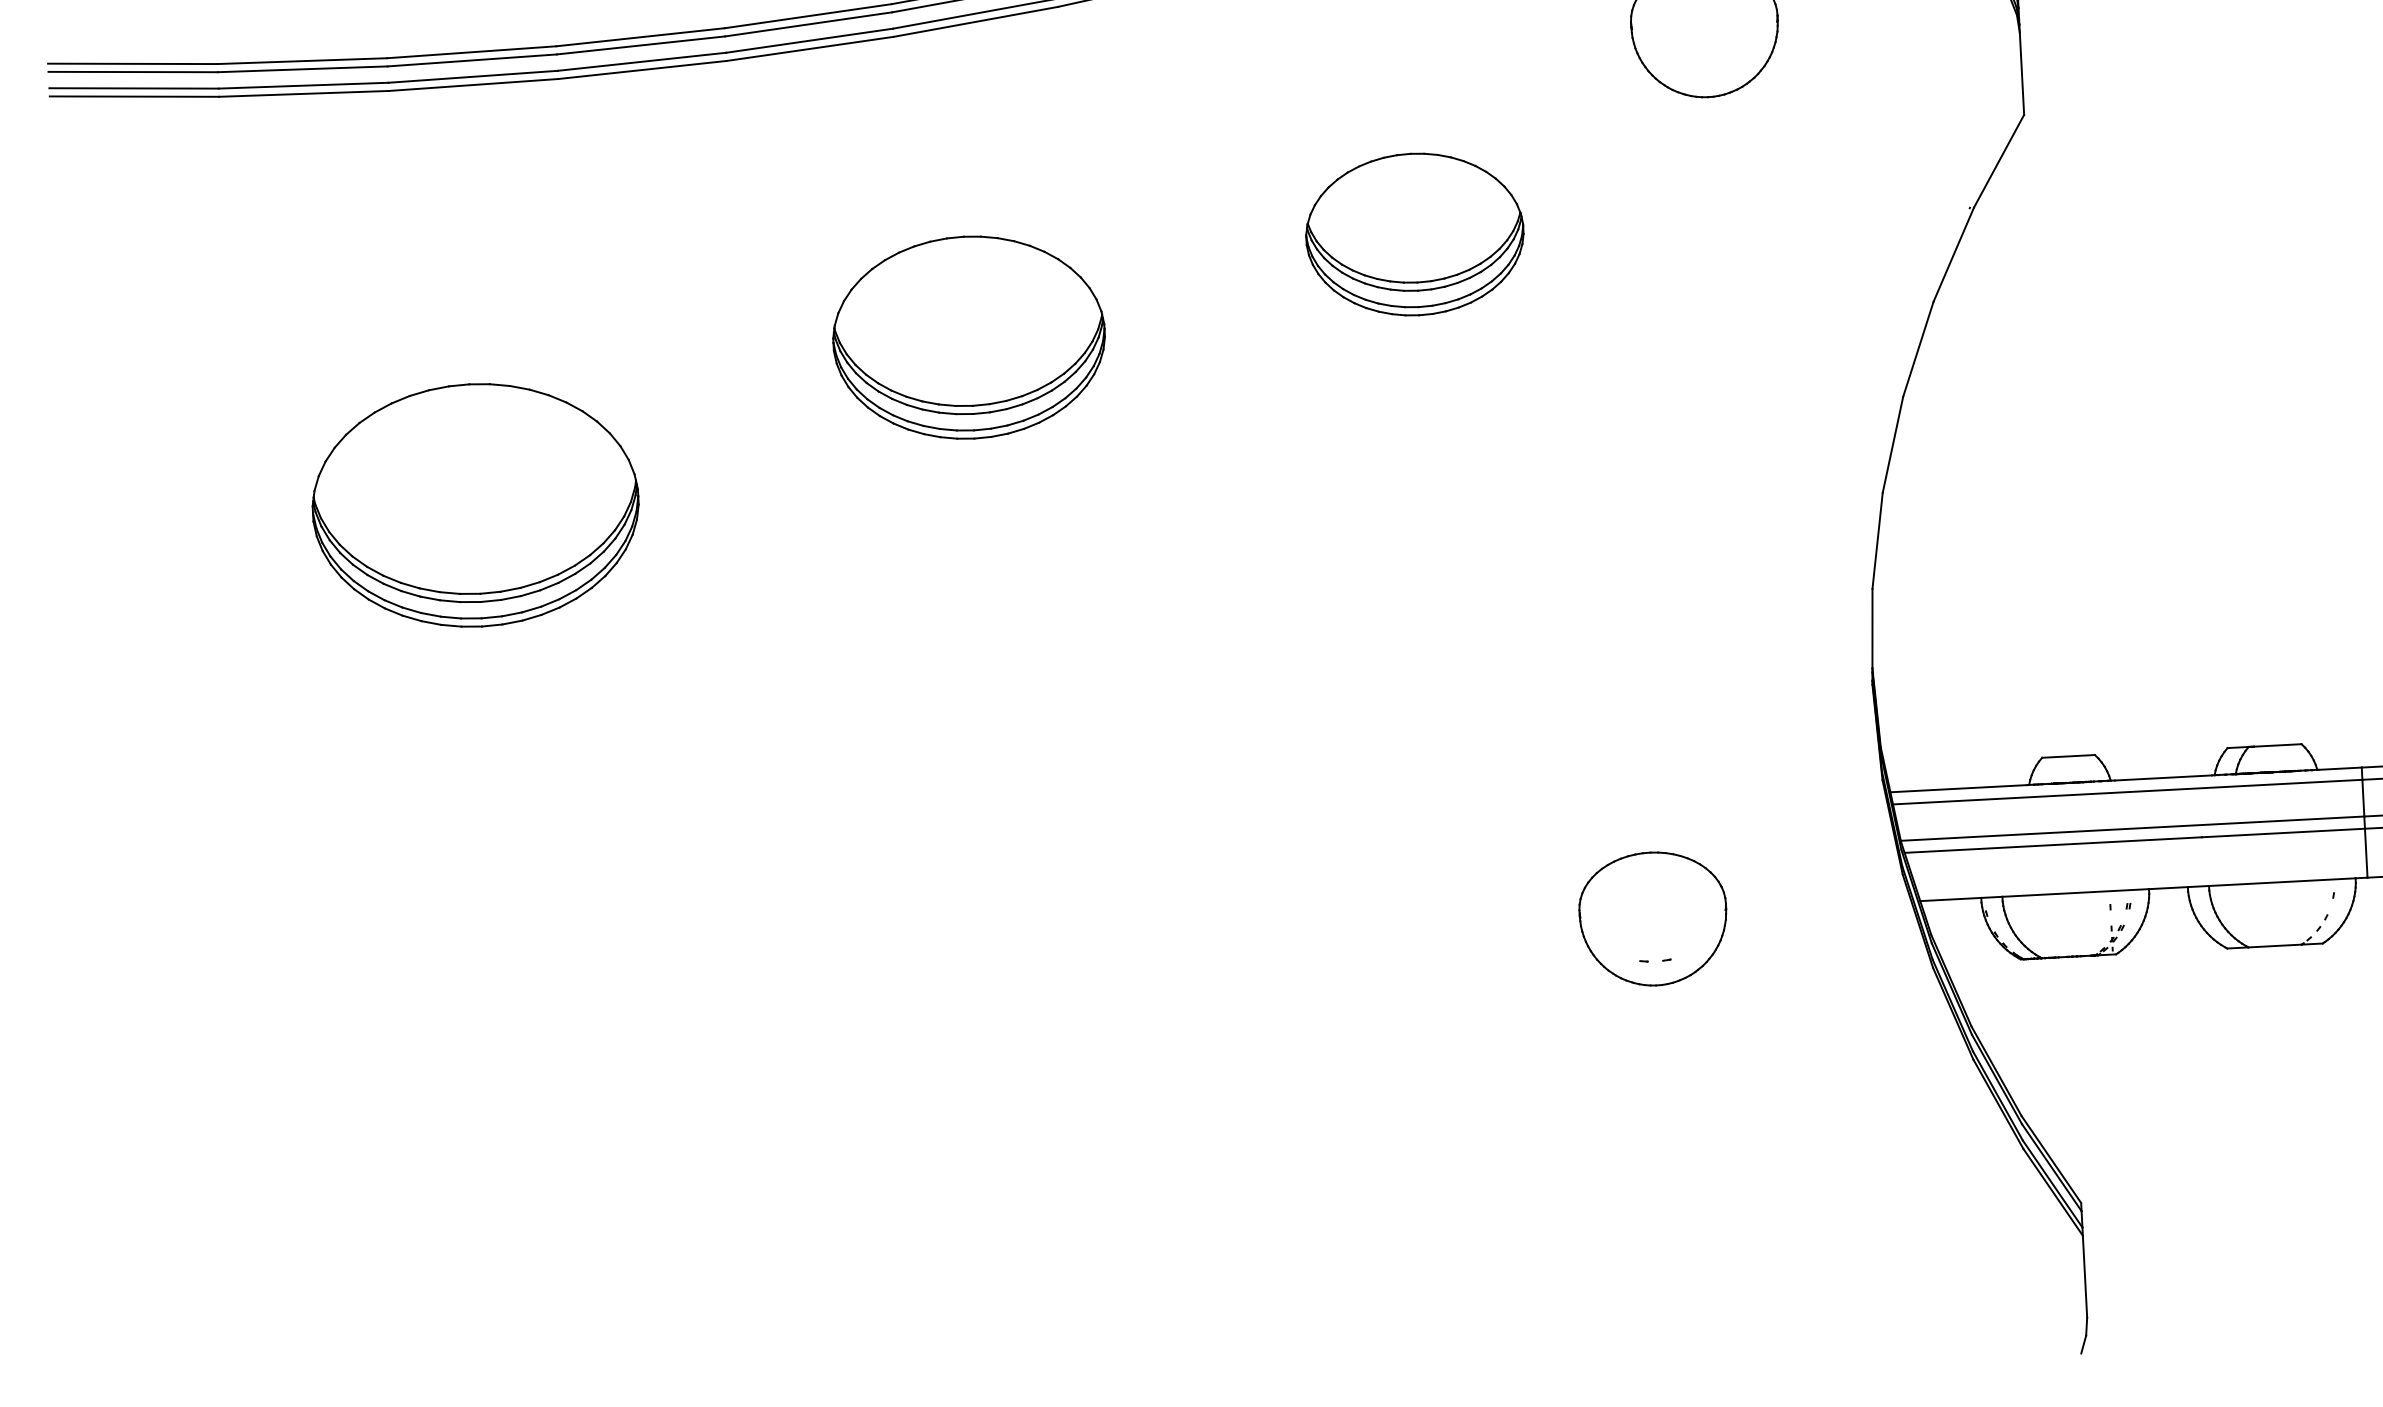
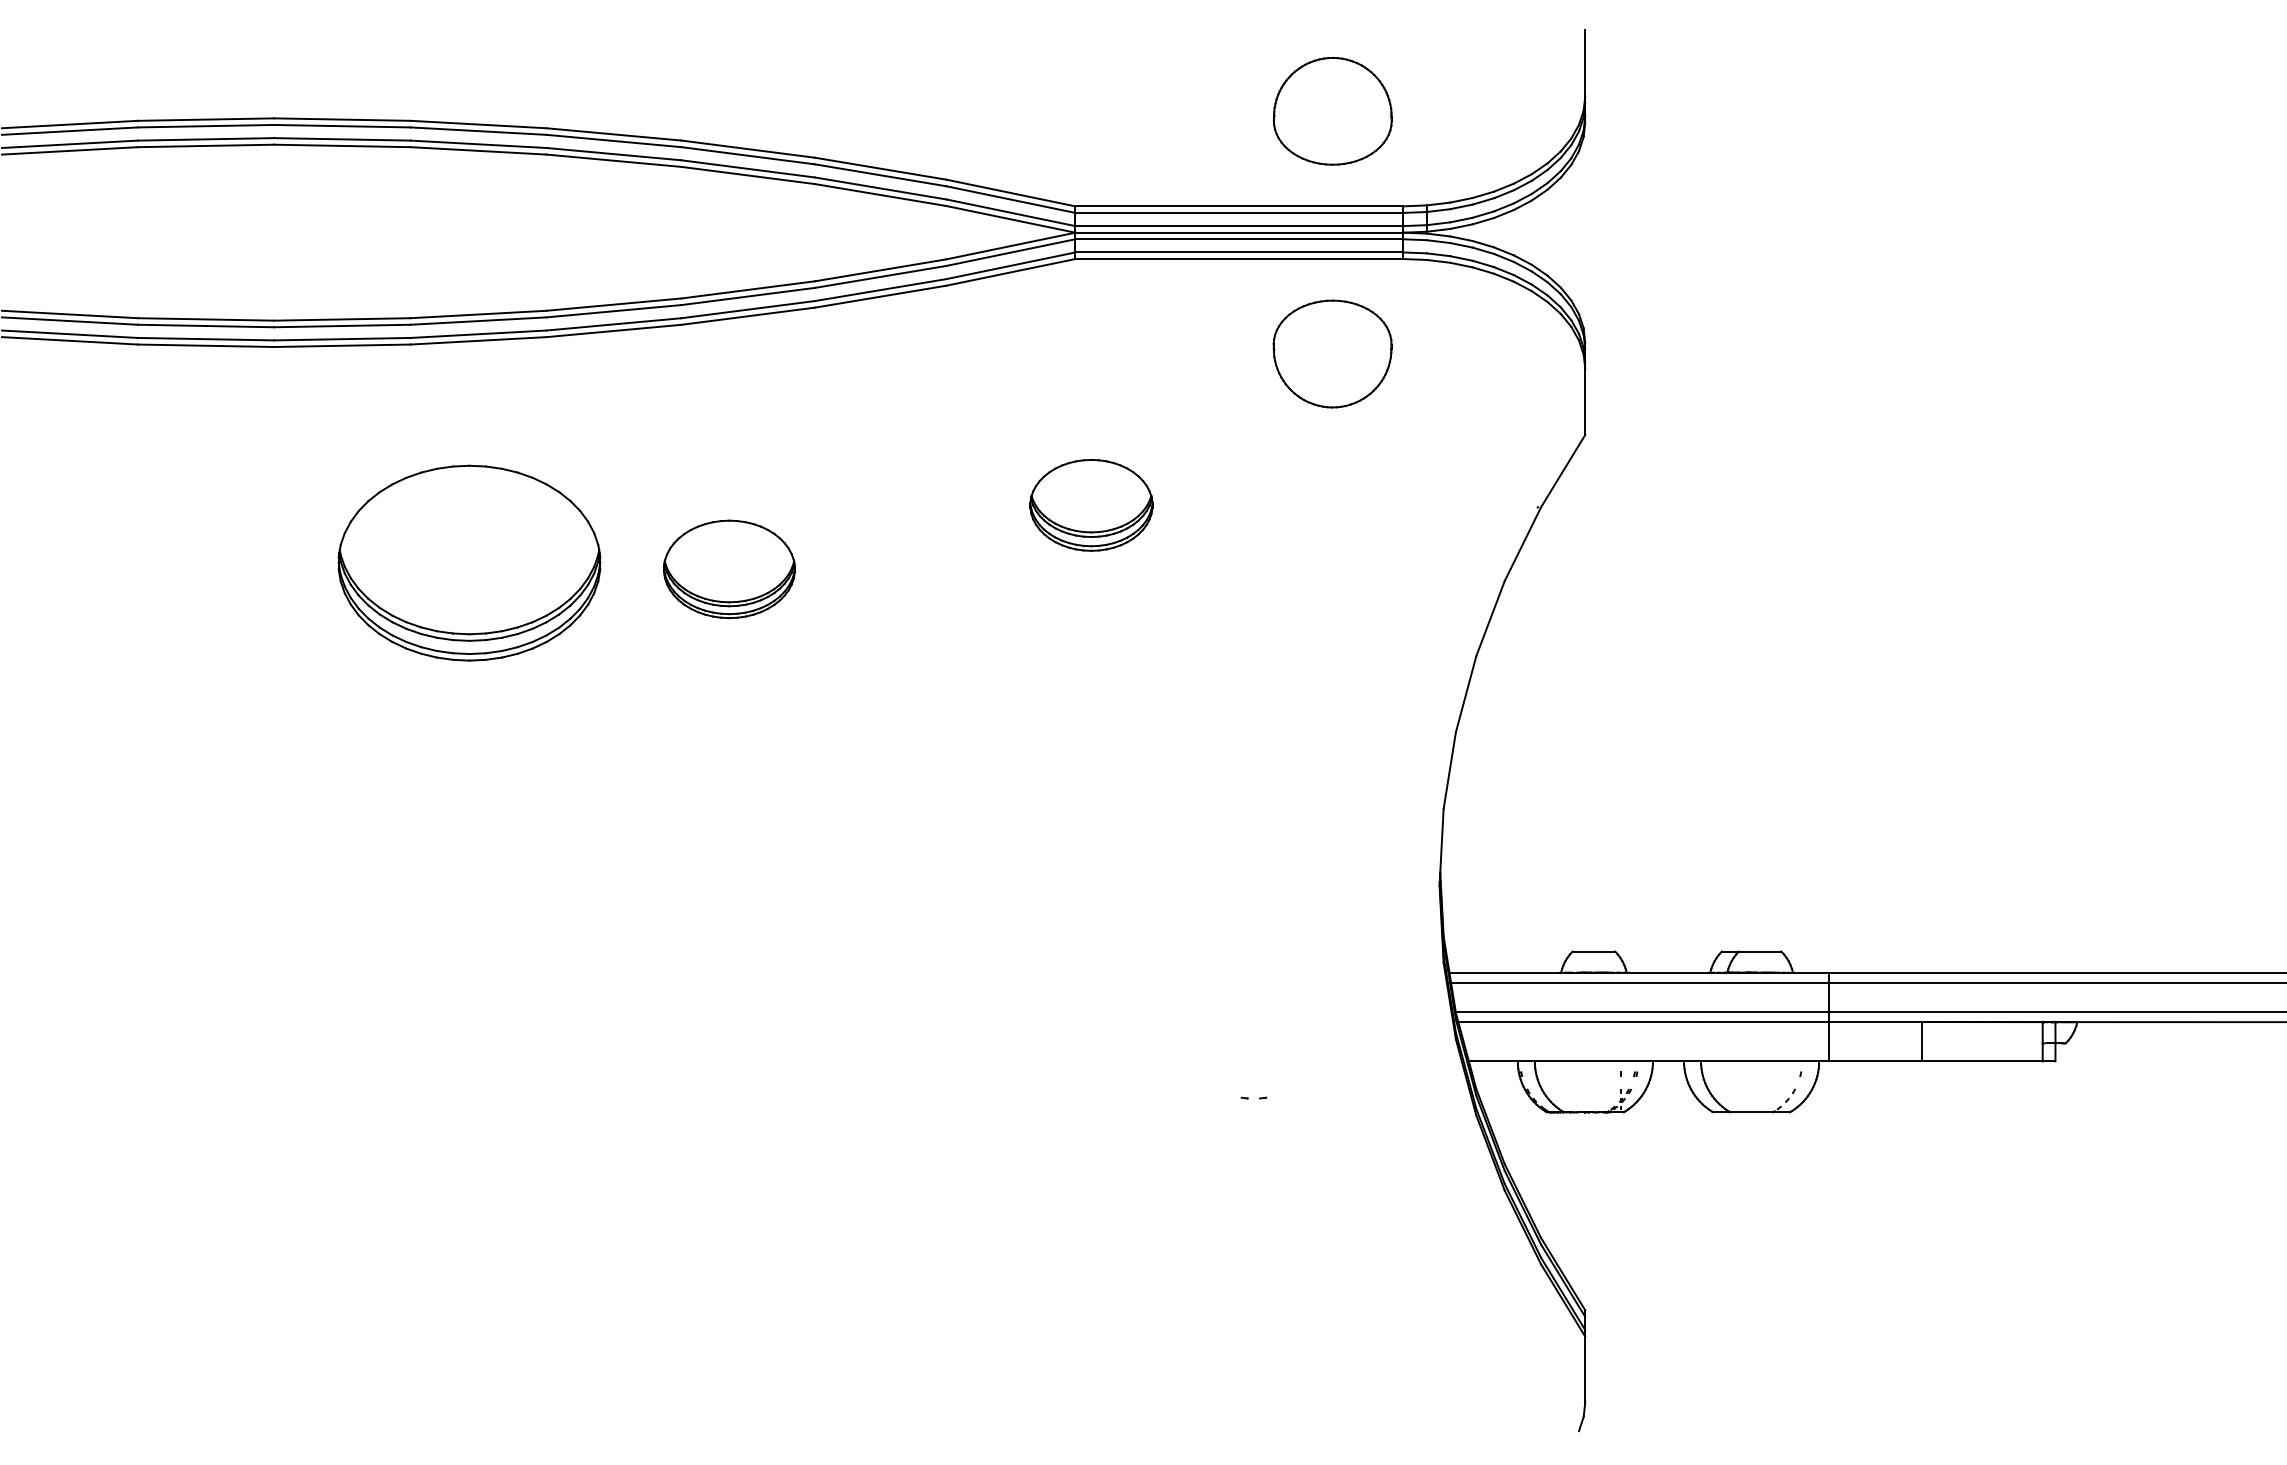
part: (1415, 234) -> (1091, 505), size x0.7
part: (969, 337) -> (729, 569), size x0.6
part: (475, 504) -> (469, 562), moved
part: (1652, 919) -> (1253, 1064), removed

